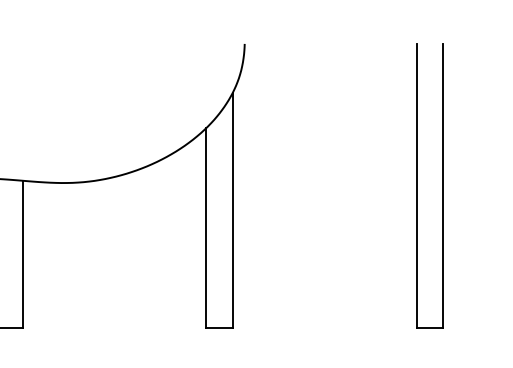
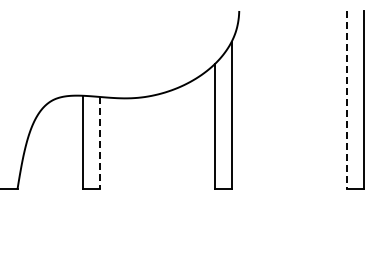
line: (417, 186) -> (347, 100), solid -> dashed
line: (22, 254) -> (99, 143), solid -> dashed

